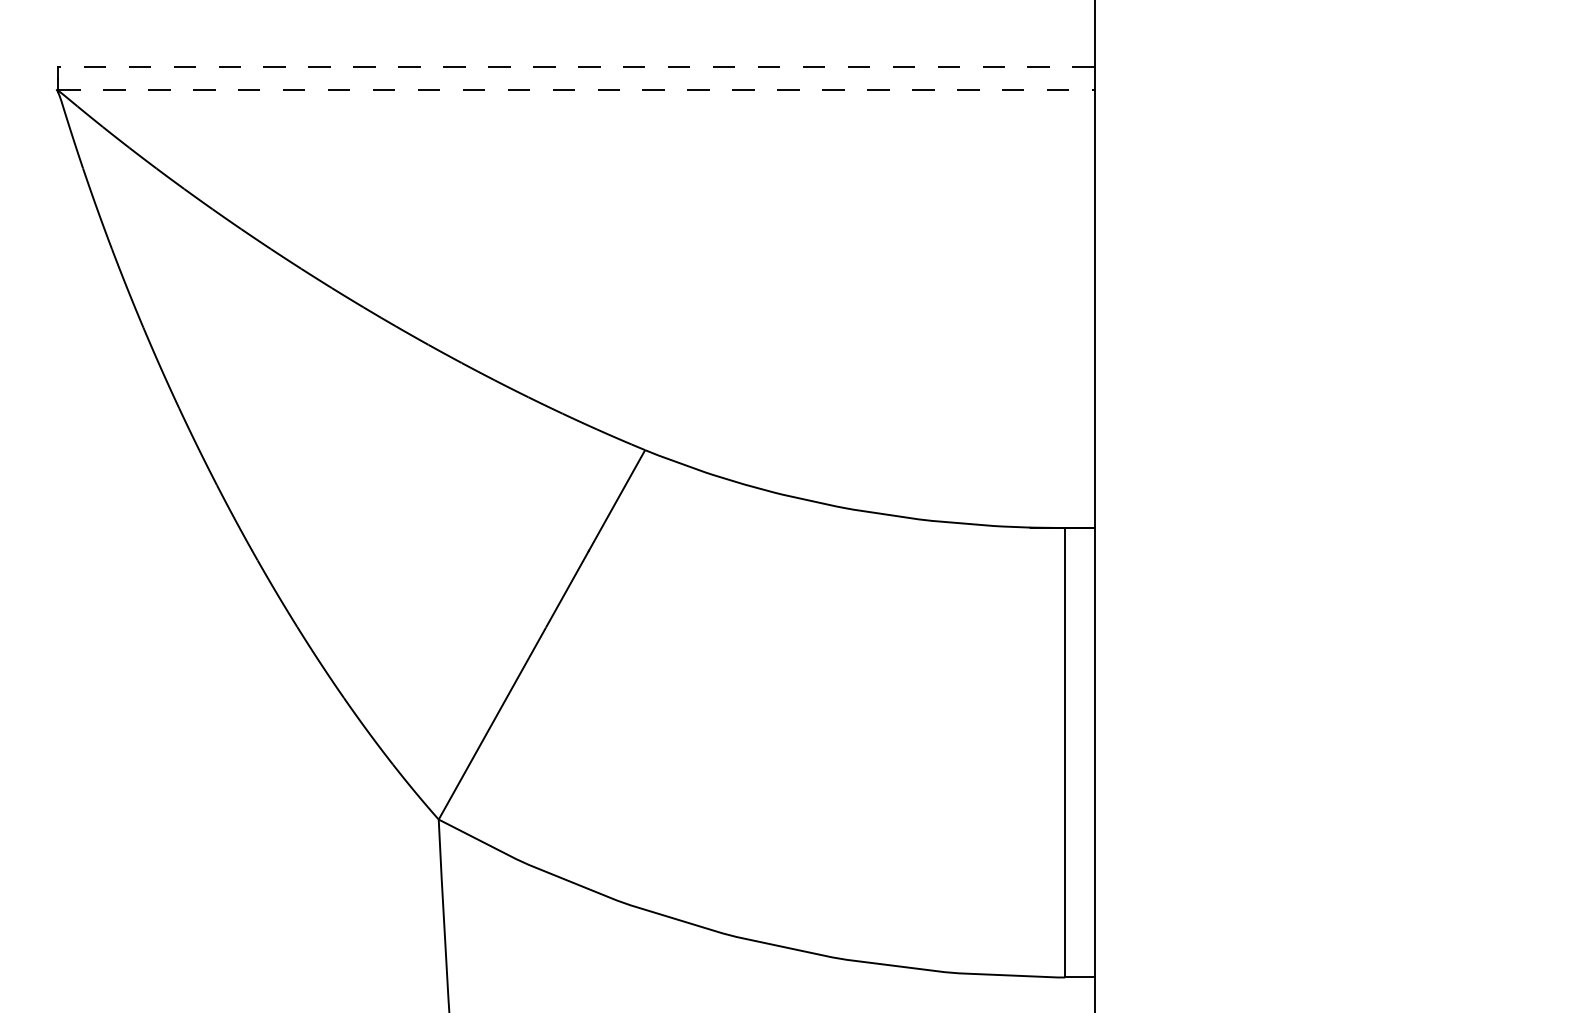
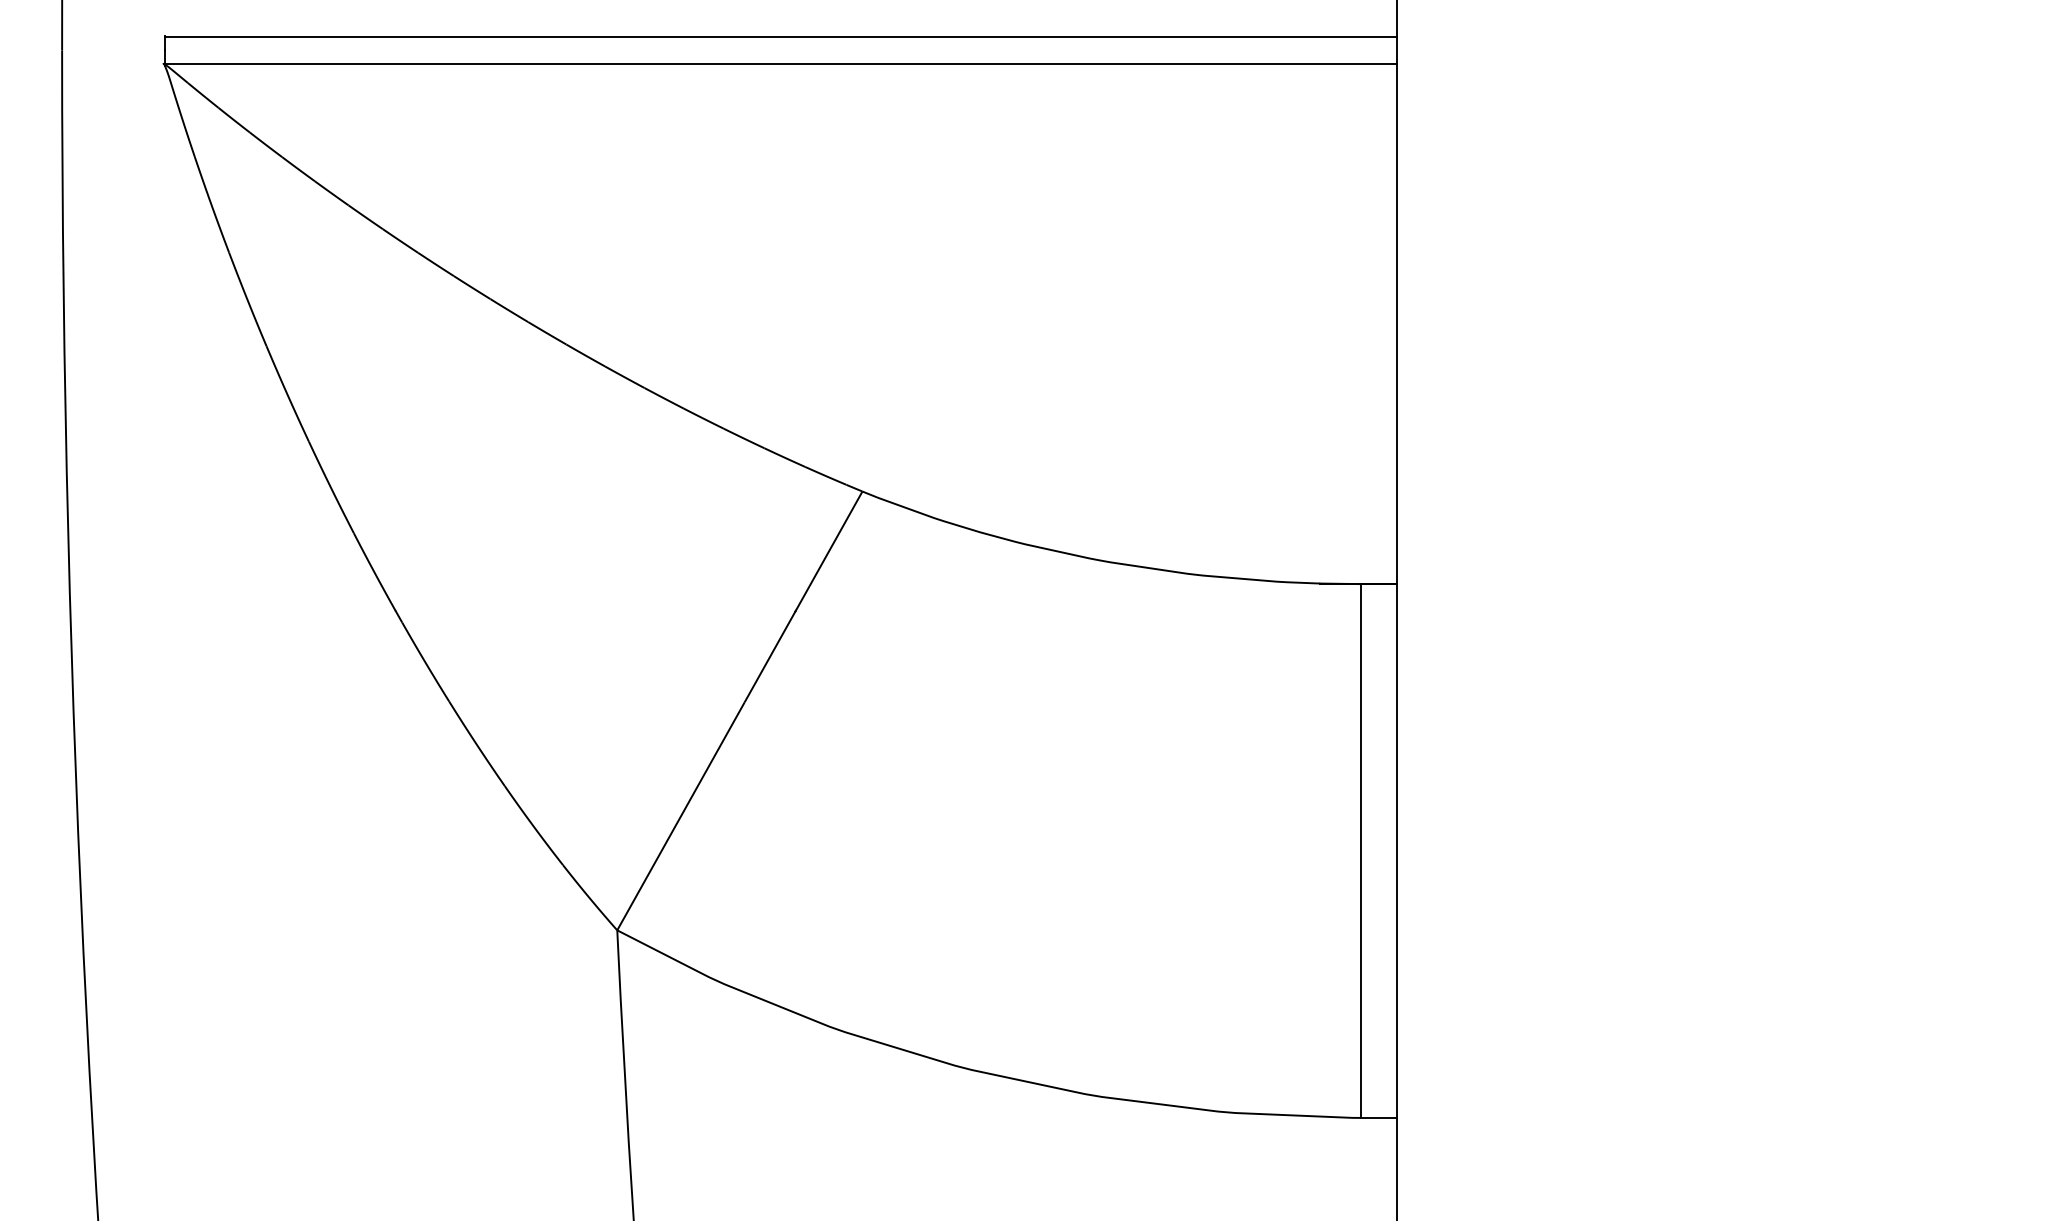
line: (576, 67) -> (780, 36), dashed -> solid
line: (576, 89) -> (780, 63), dashed -> solid

